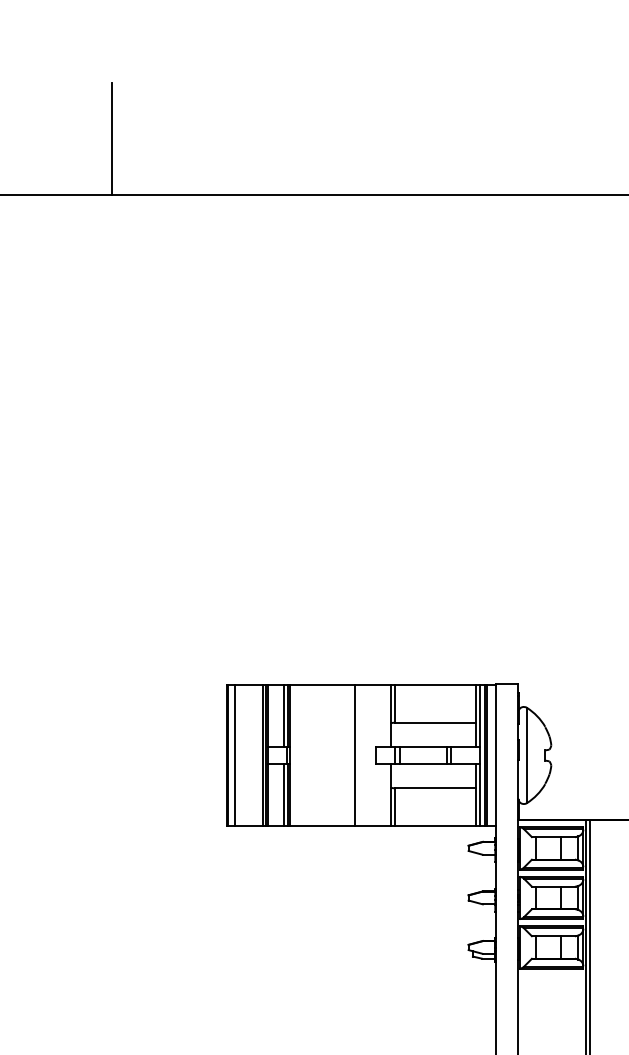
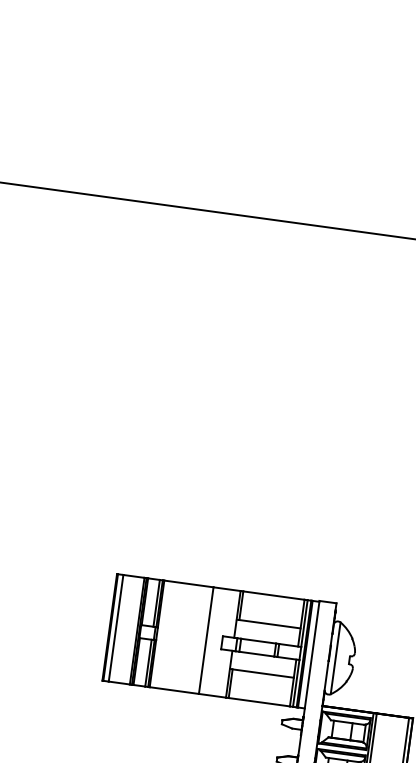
line: (111, 138) -> (86, 150), removed

